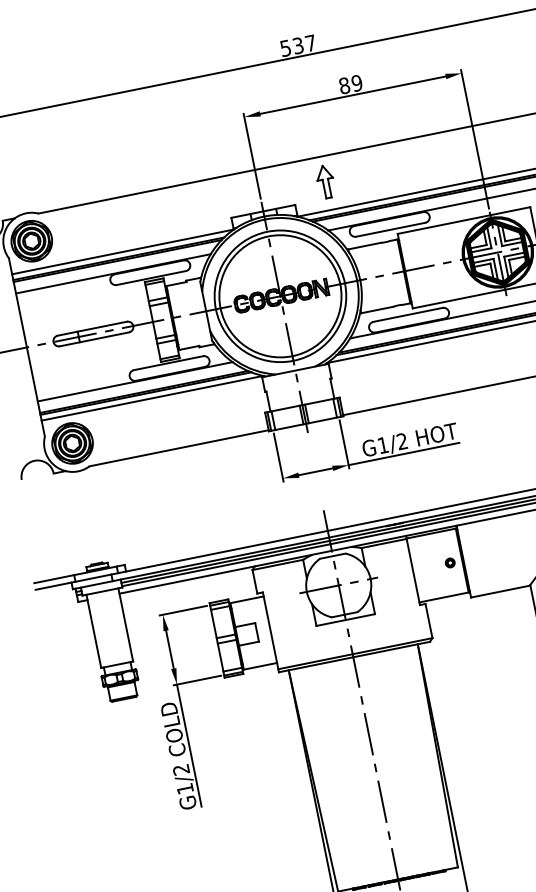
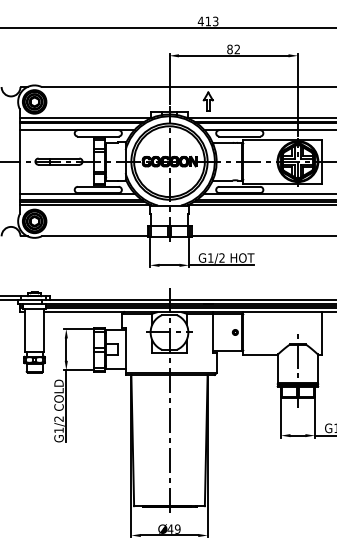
text: (296, 46) -> (207, 21), 537 -> 413
text: (357, 83) -> (237, 49), 89 -> 82

